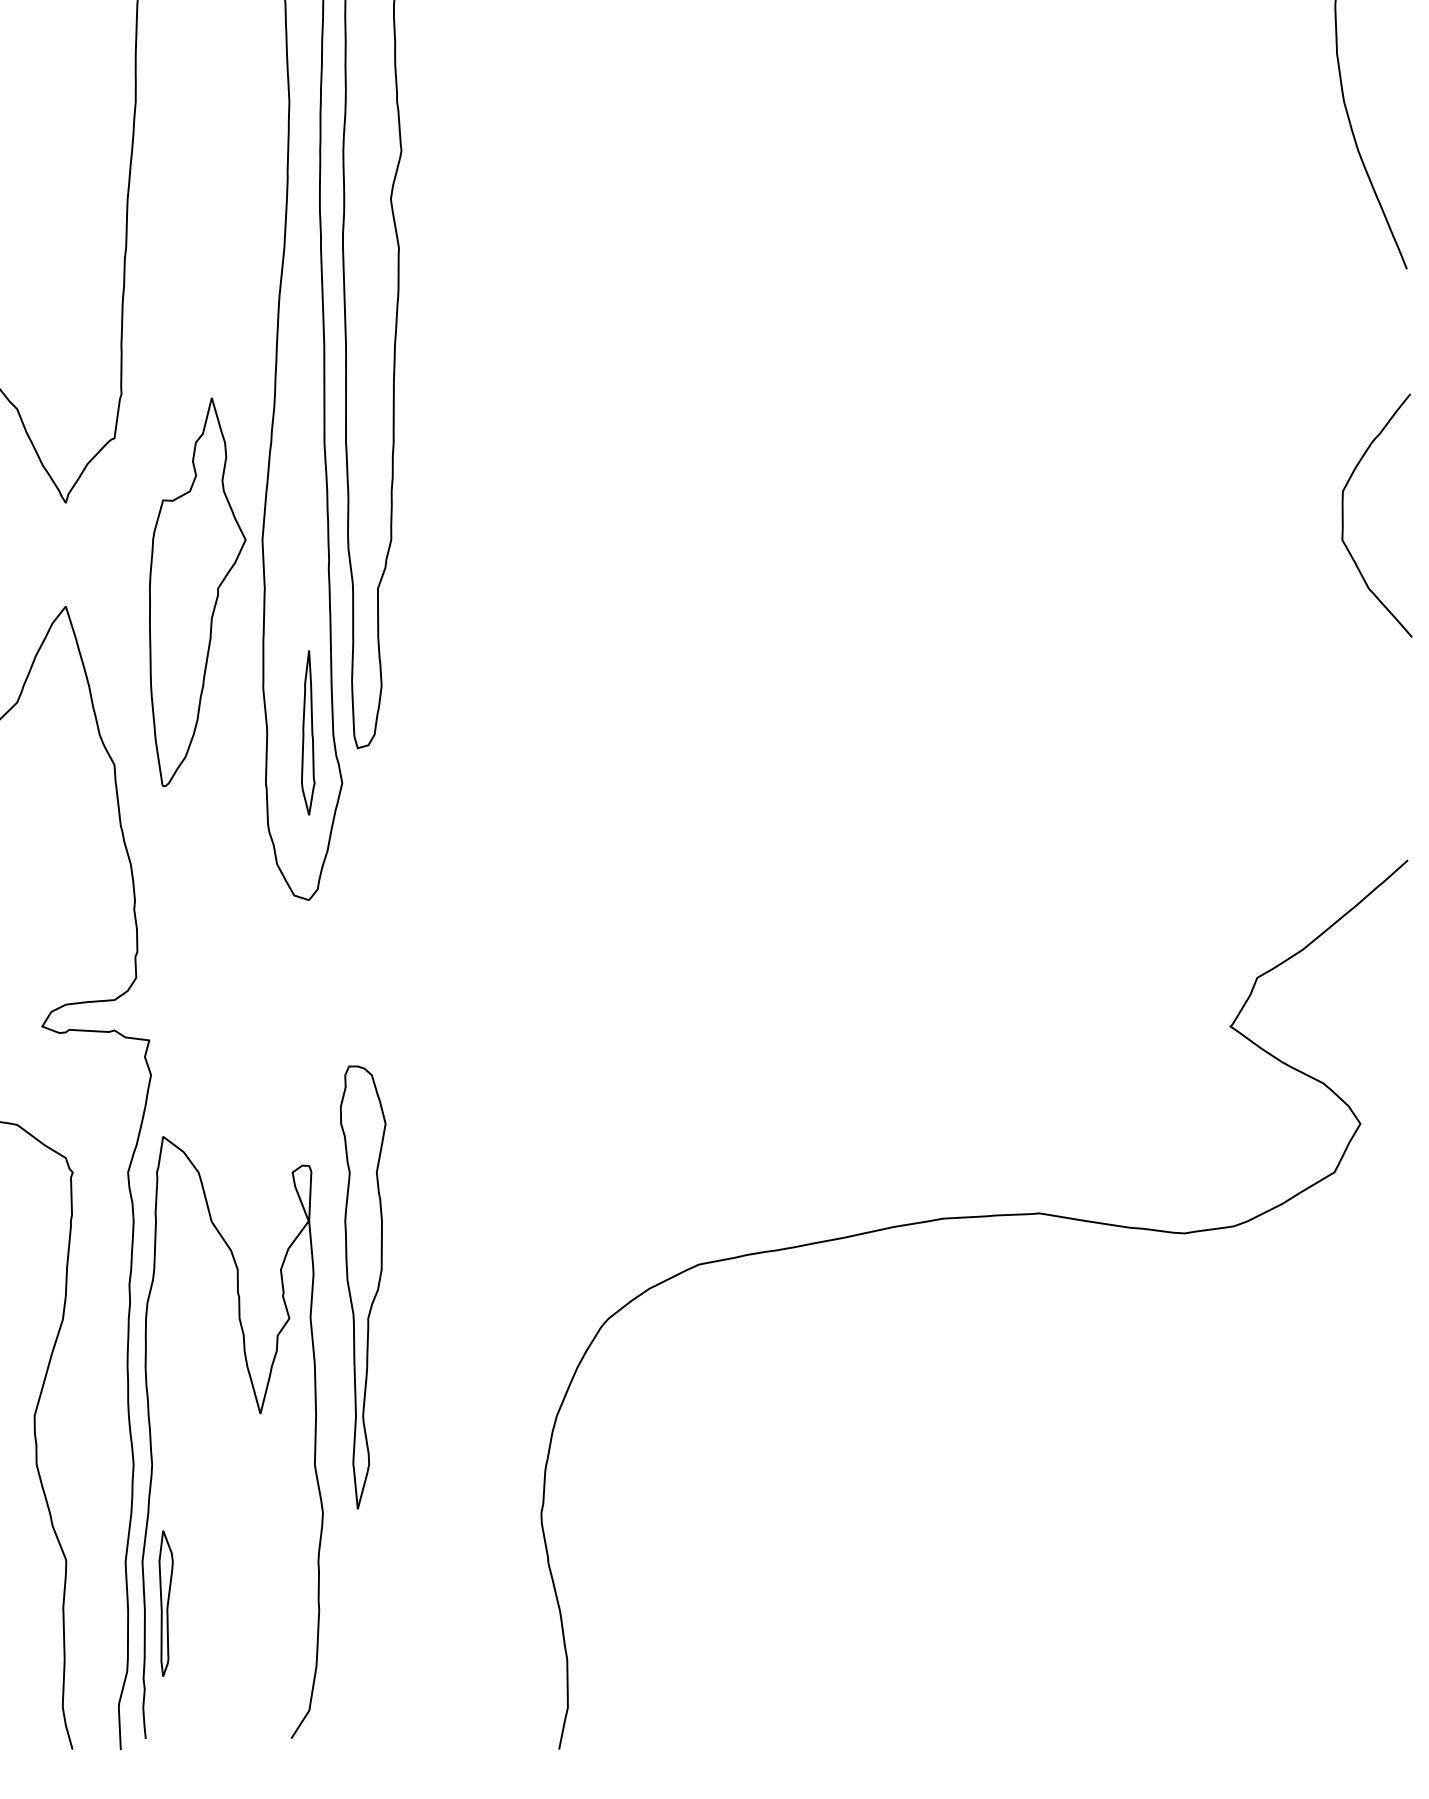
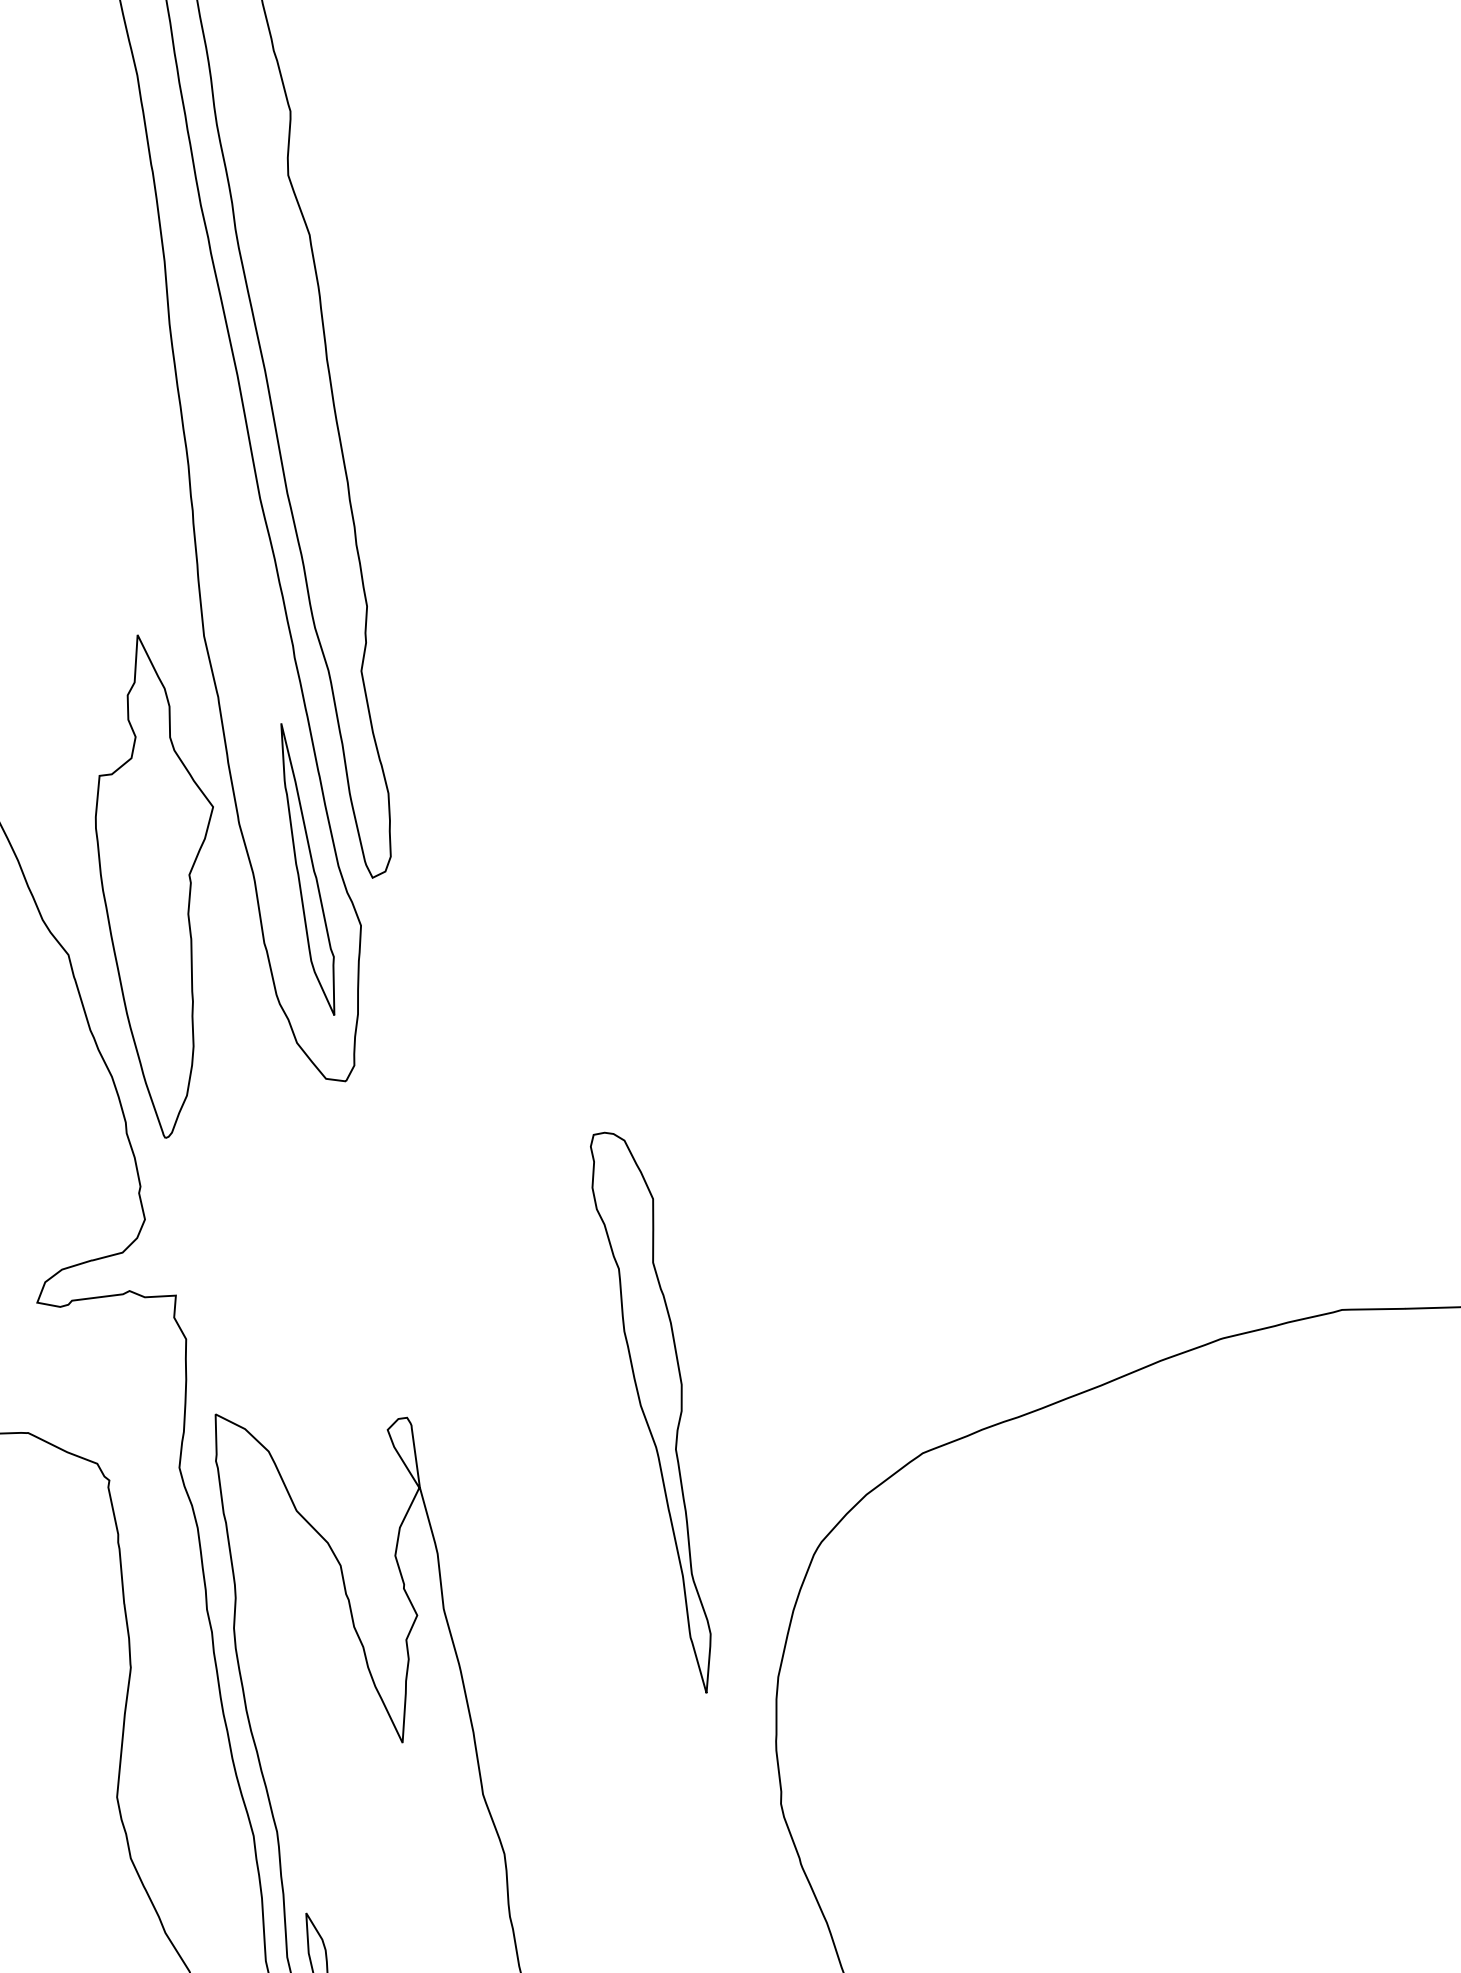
part: (197, 592) -> (164, 884), moved
part: (308, 732) -> (306, 869), size x1.4
part: (363, 1287) -> (662, 1411), moved

